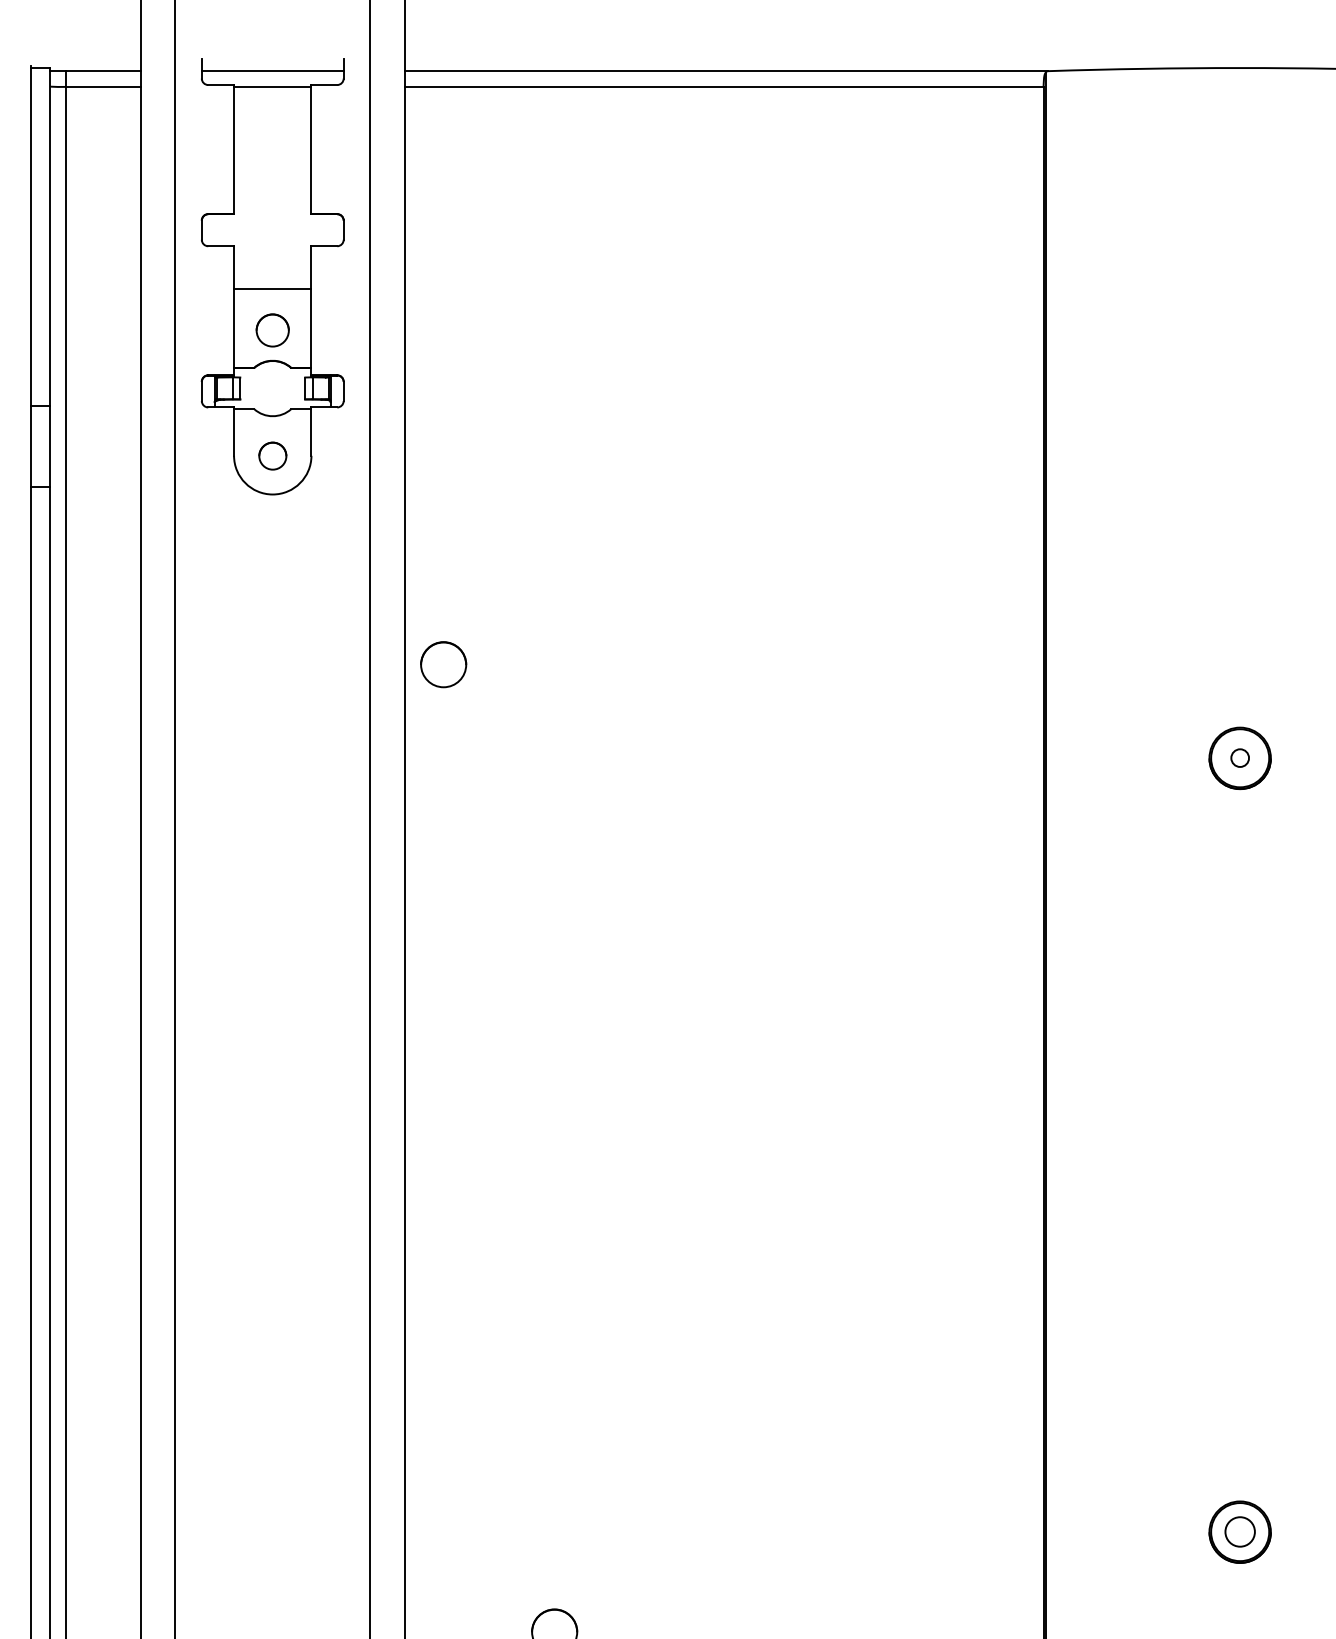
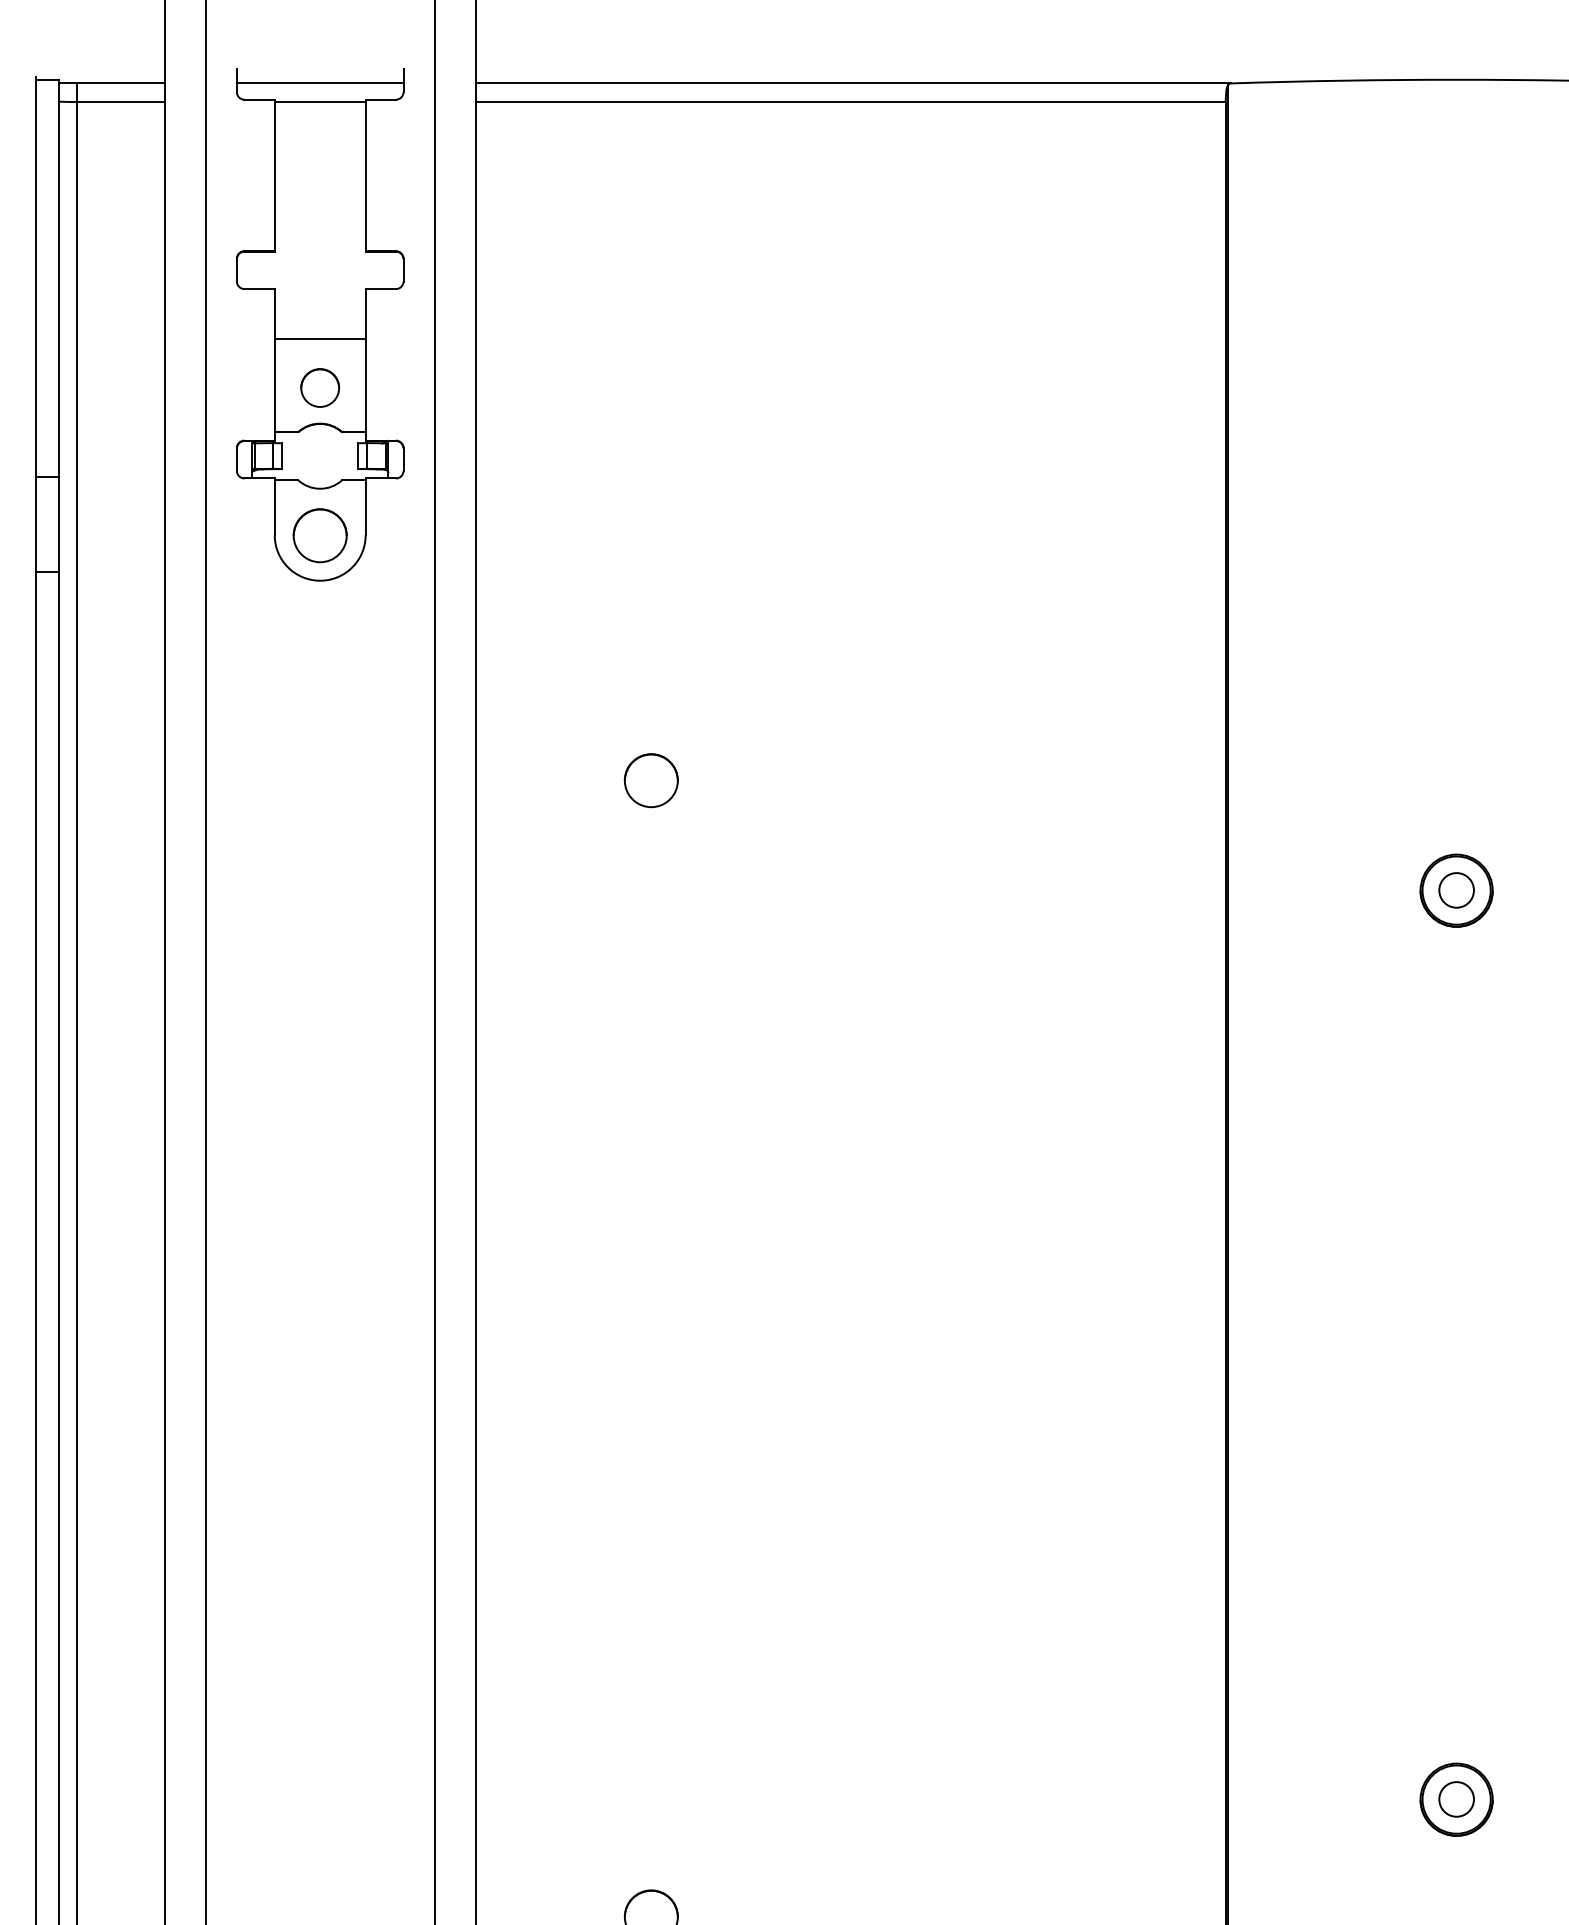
circle: (272, 455) -> (319, 534), size x1.67
circle: (443, 664) -> (651, 780), moved
circle: (1239, 757) -> (1455, 889), size x1.67

